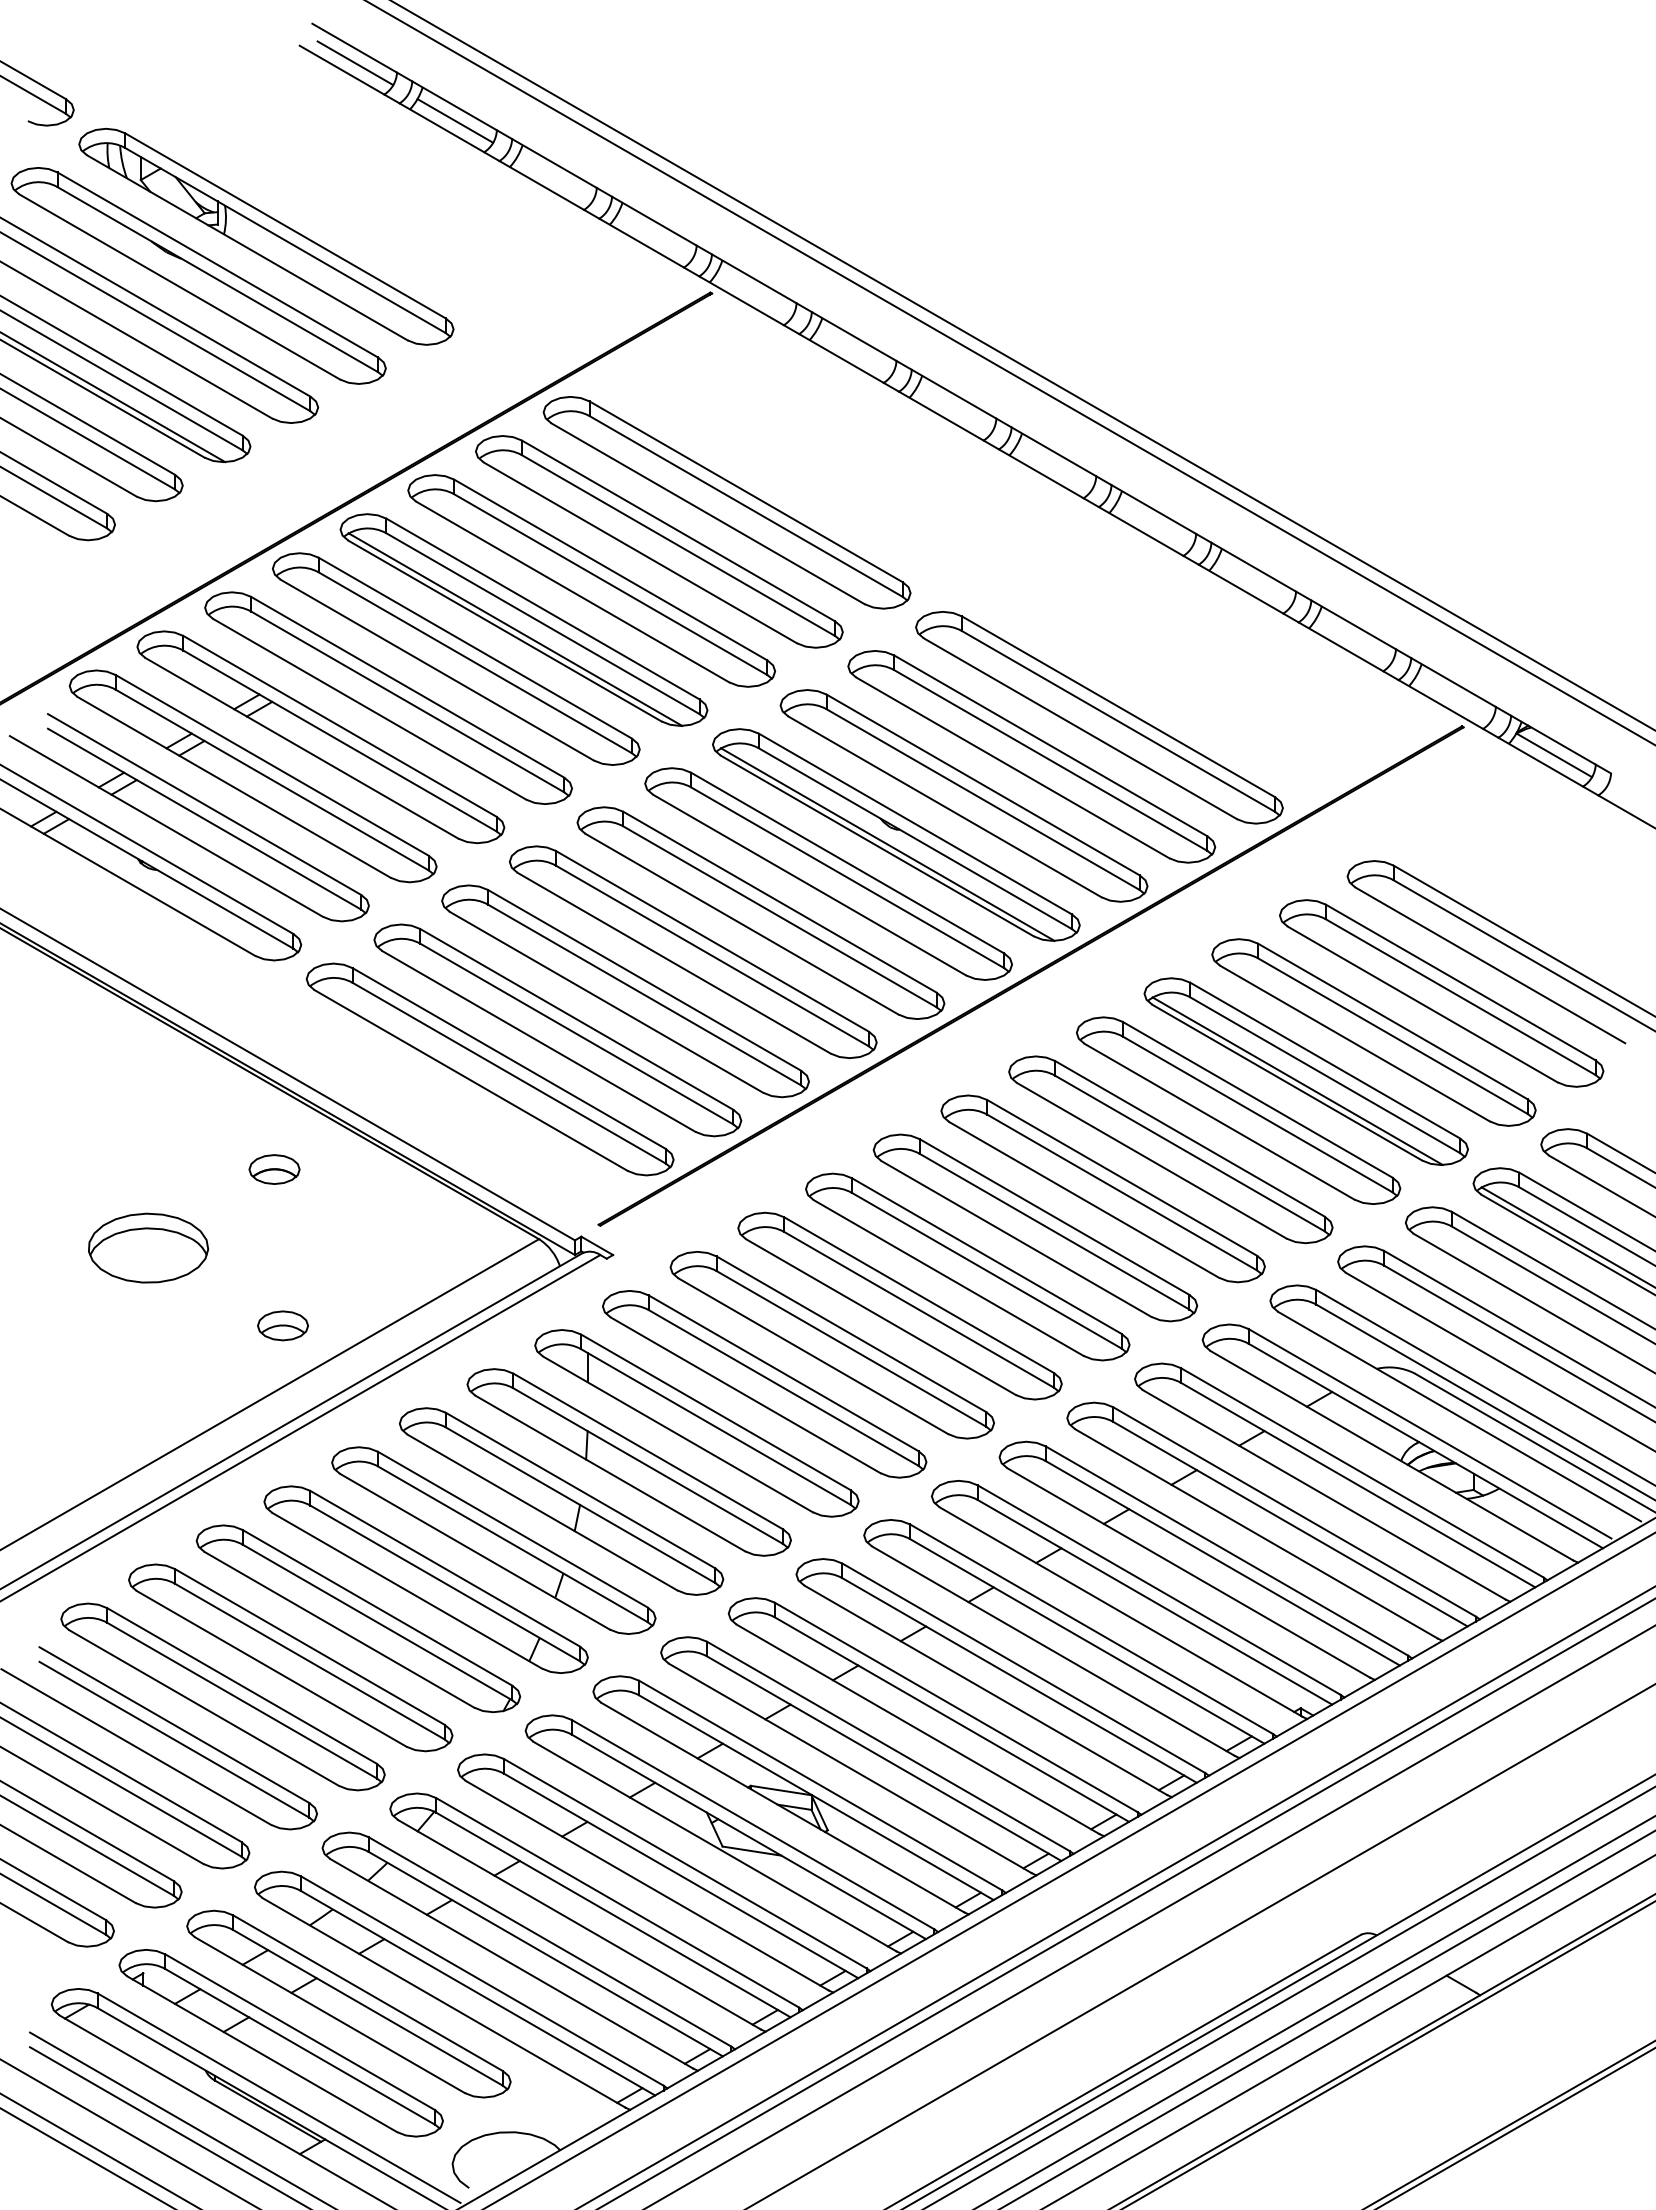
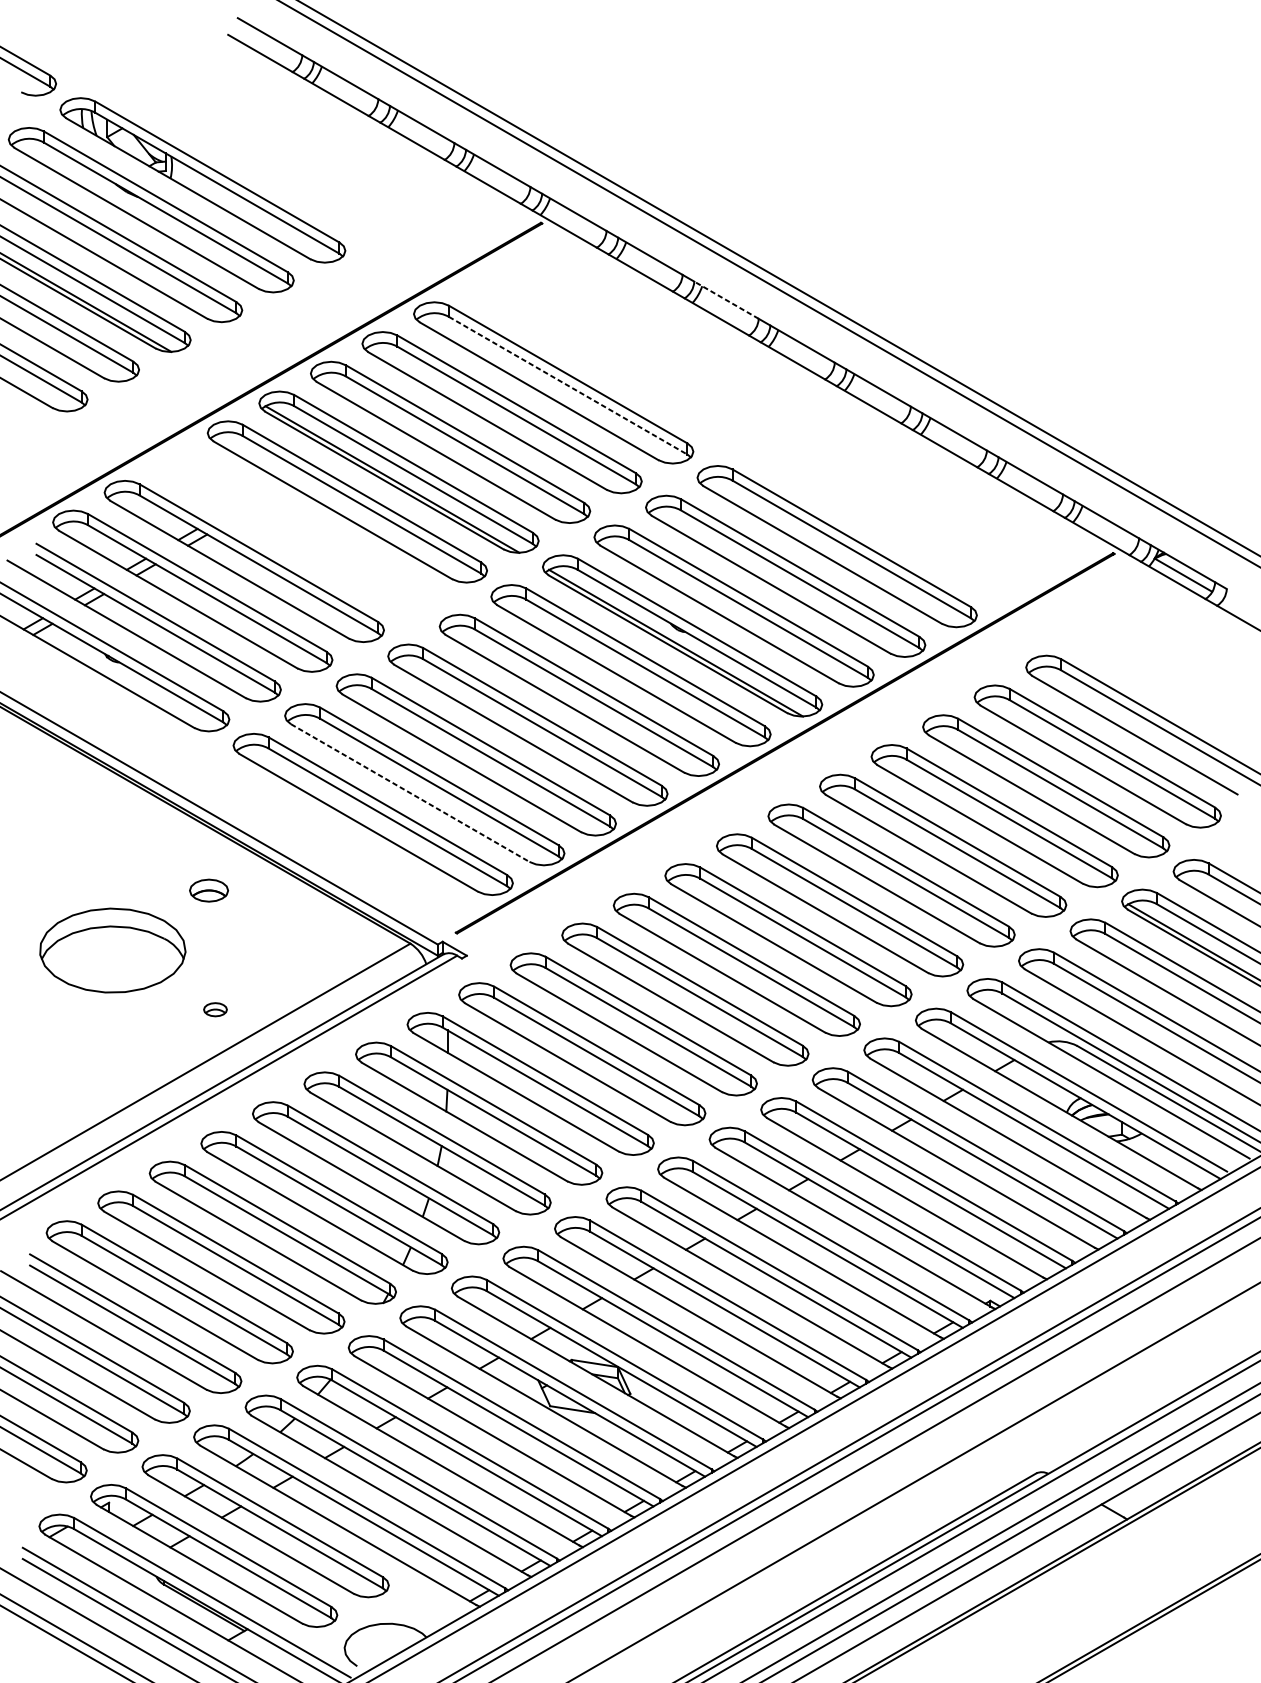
line: (355, 63) -> (270, 48), removed
line: (455, 120) -> (346, 91), removed
line: (954, 394) -> (726, 300), solid -> dashed
line: (746, 506) -> (568, 385), solid -> dashed
part: (388, 697) -> (295, 531), removed
line: (538, 1041) -> (410, 793), solid -> dashed
line: (1297, 1081) -> (988, 823), removed
part: (148, 1247) -> (113, 950), size x1.6
part: (282, 1325) -> (215, 1009), size x0.6

